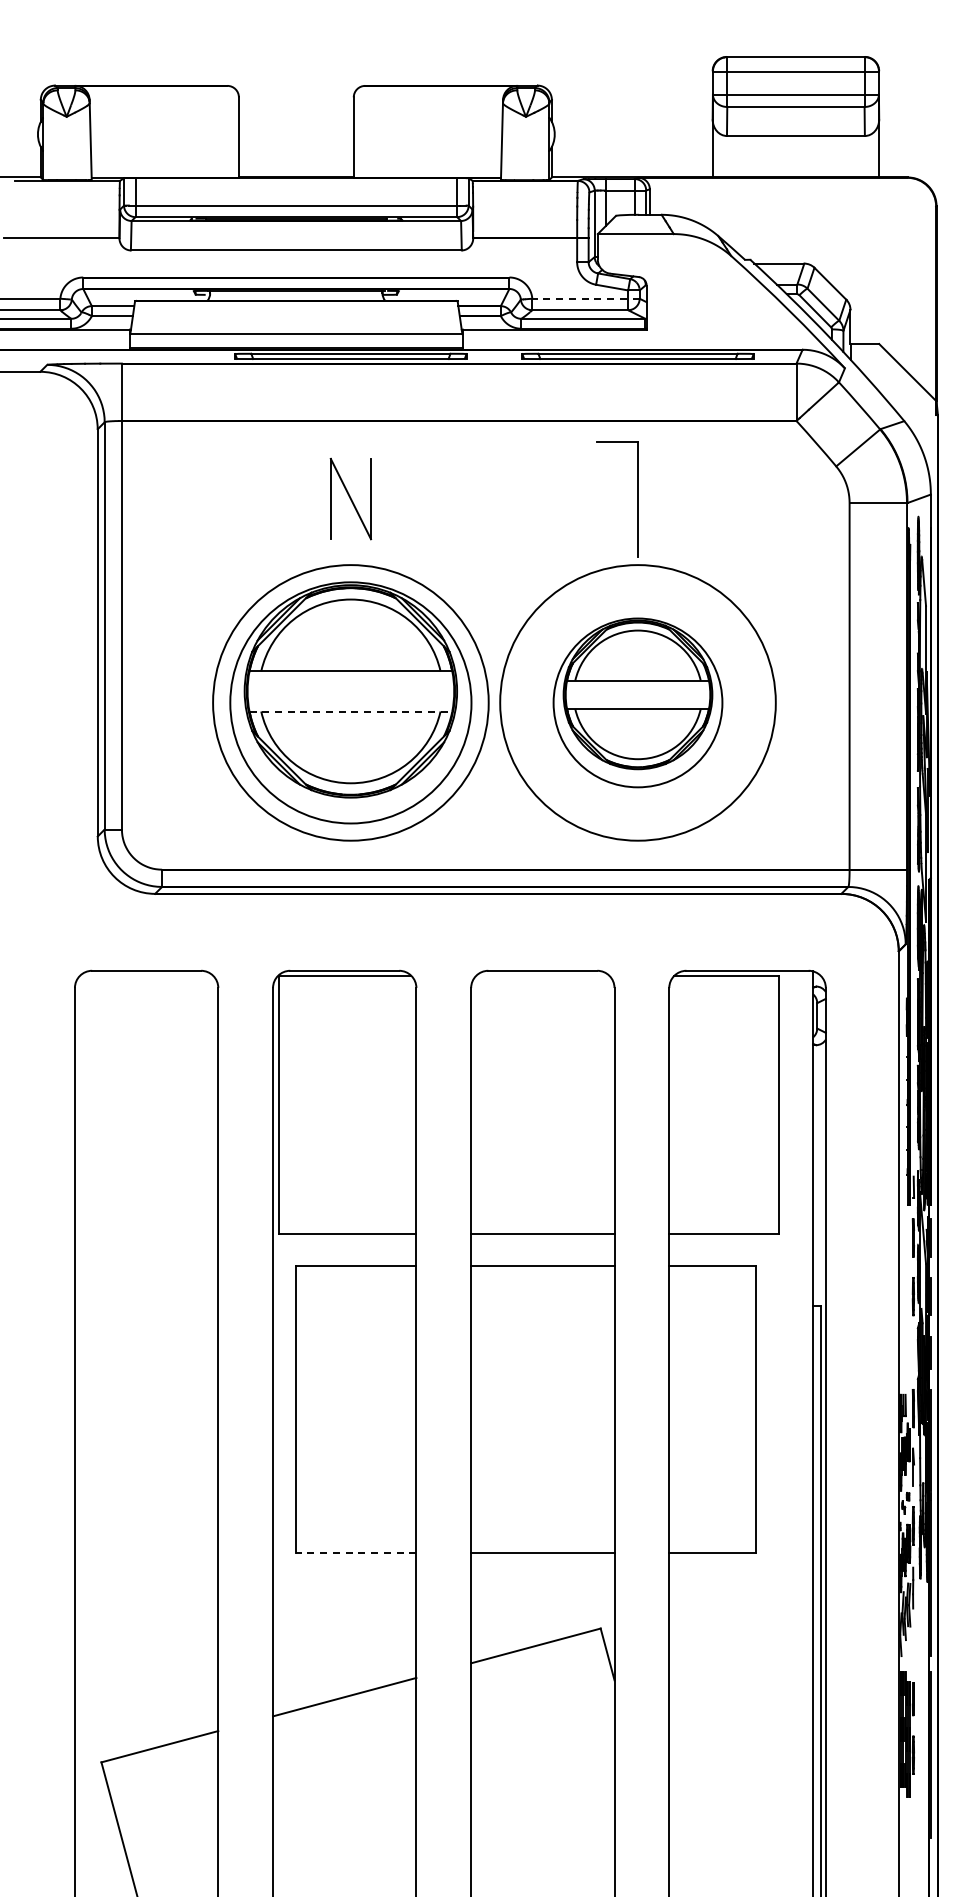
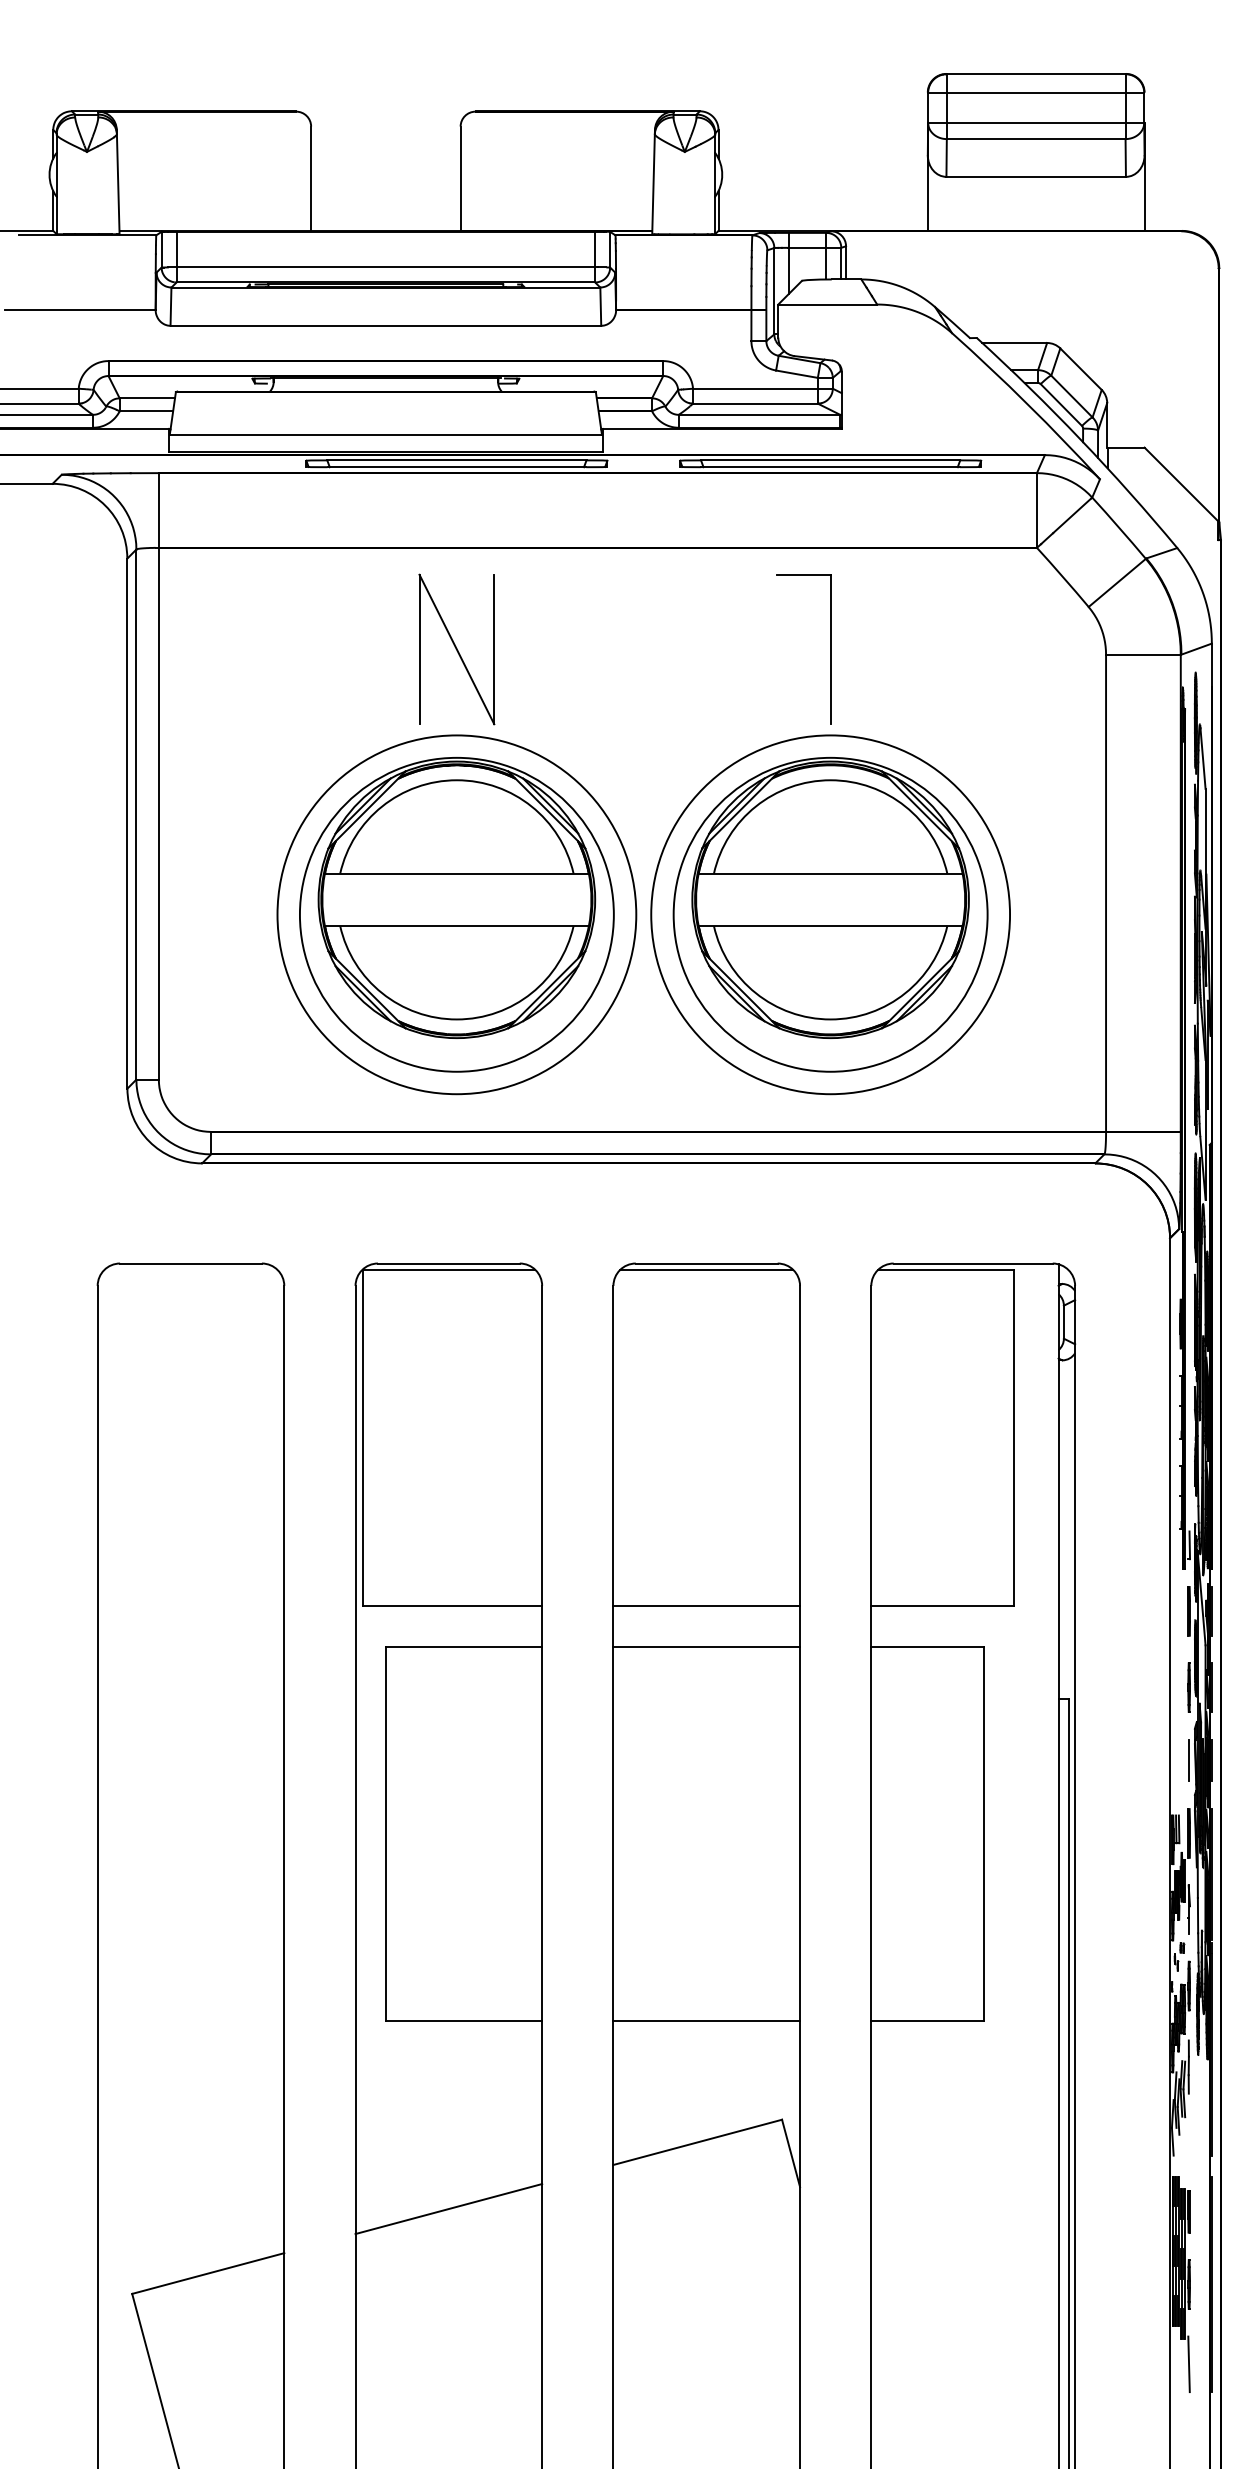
line: (586, 298) -> (763, 388), dashed -> solid
part: (350, 498) -> (456, 648), size x1.43
part: (637, 702) -> (829, 914), size x1.43
line: (351, 711) -> (457, 925), dashed -> solid
line: (542, 975) -> (706, 1269), added
line: (913, 1352) -> (1189, 1760), added
line: (355, 1552) -> (462, 2020), dashed -> solid
line: (912, 1816) -> (1187, 2364), added

